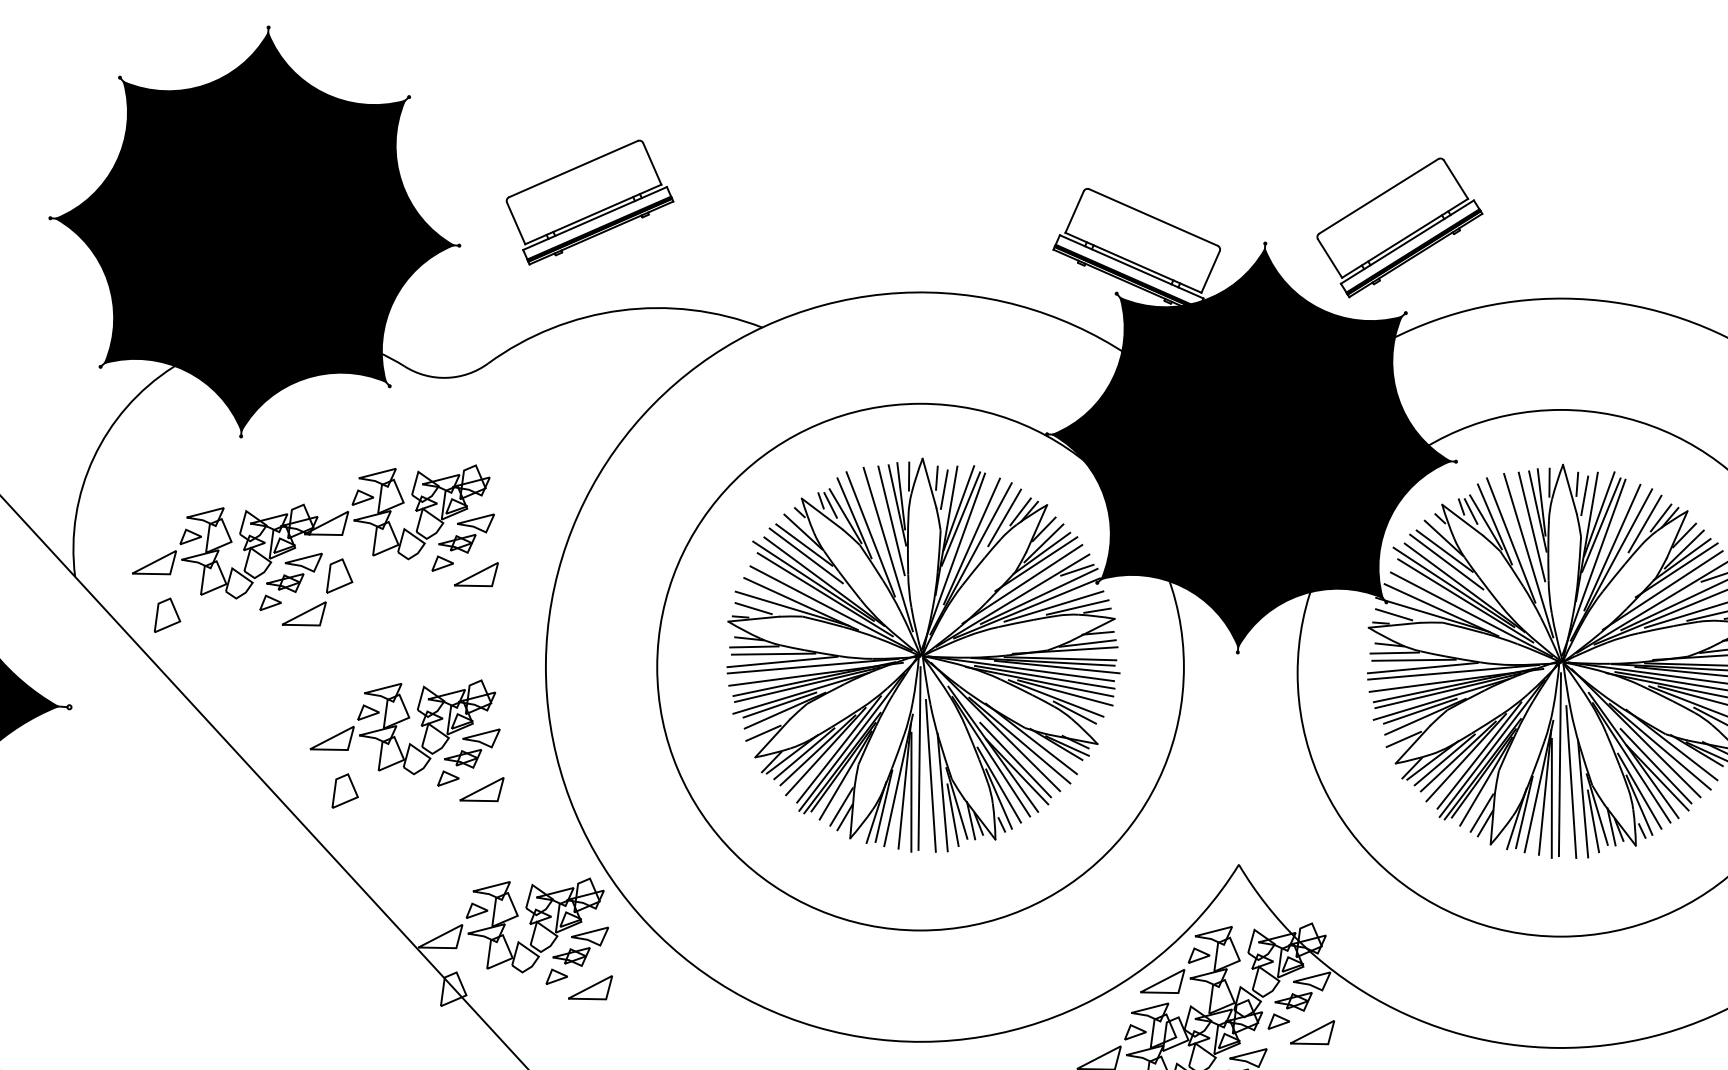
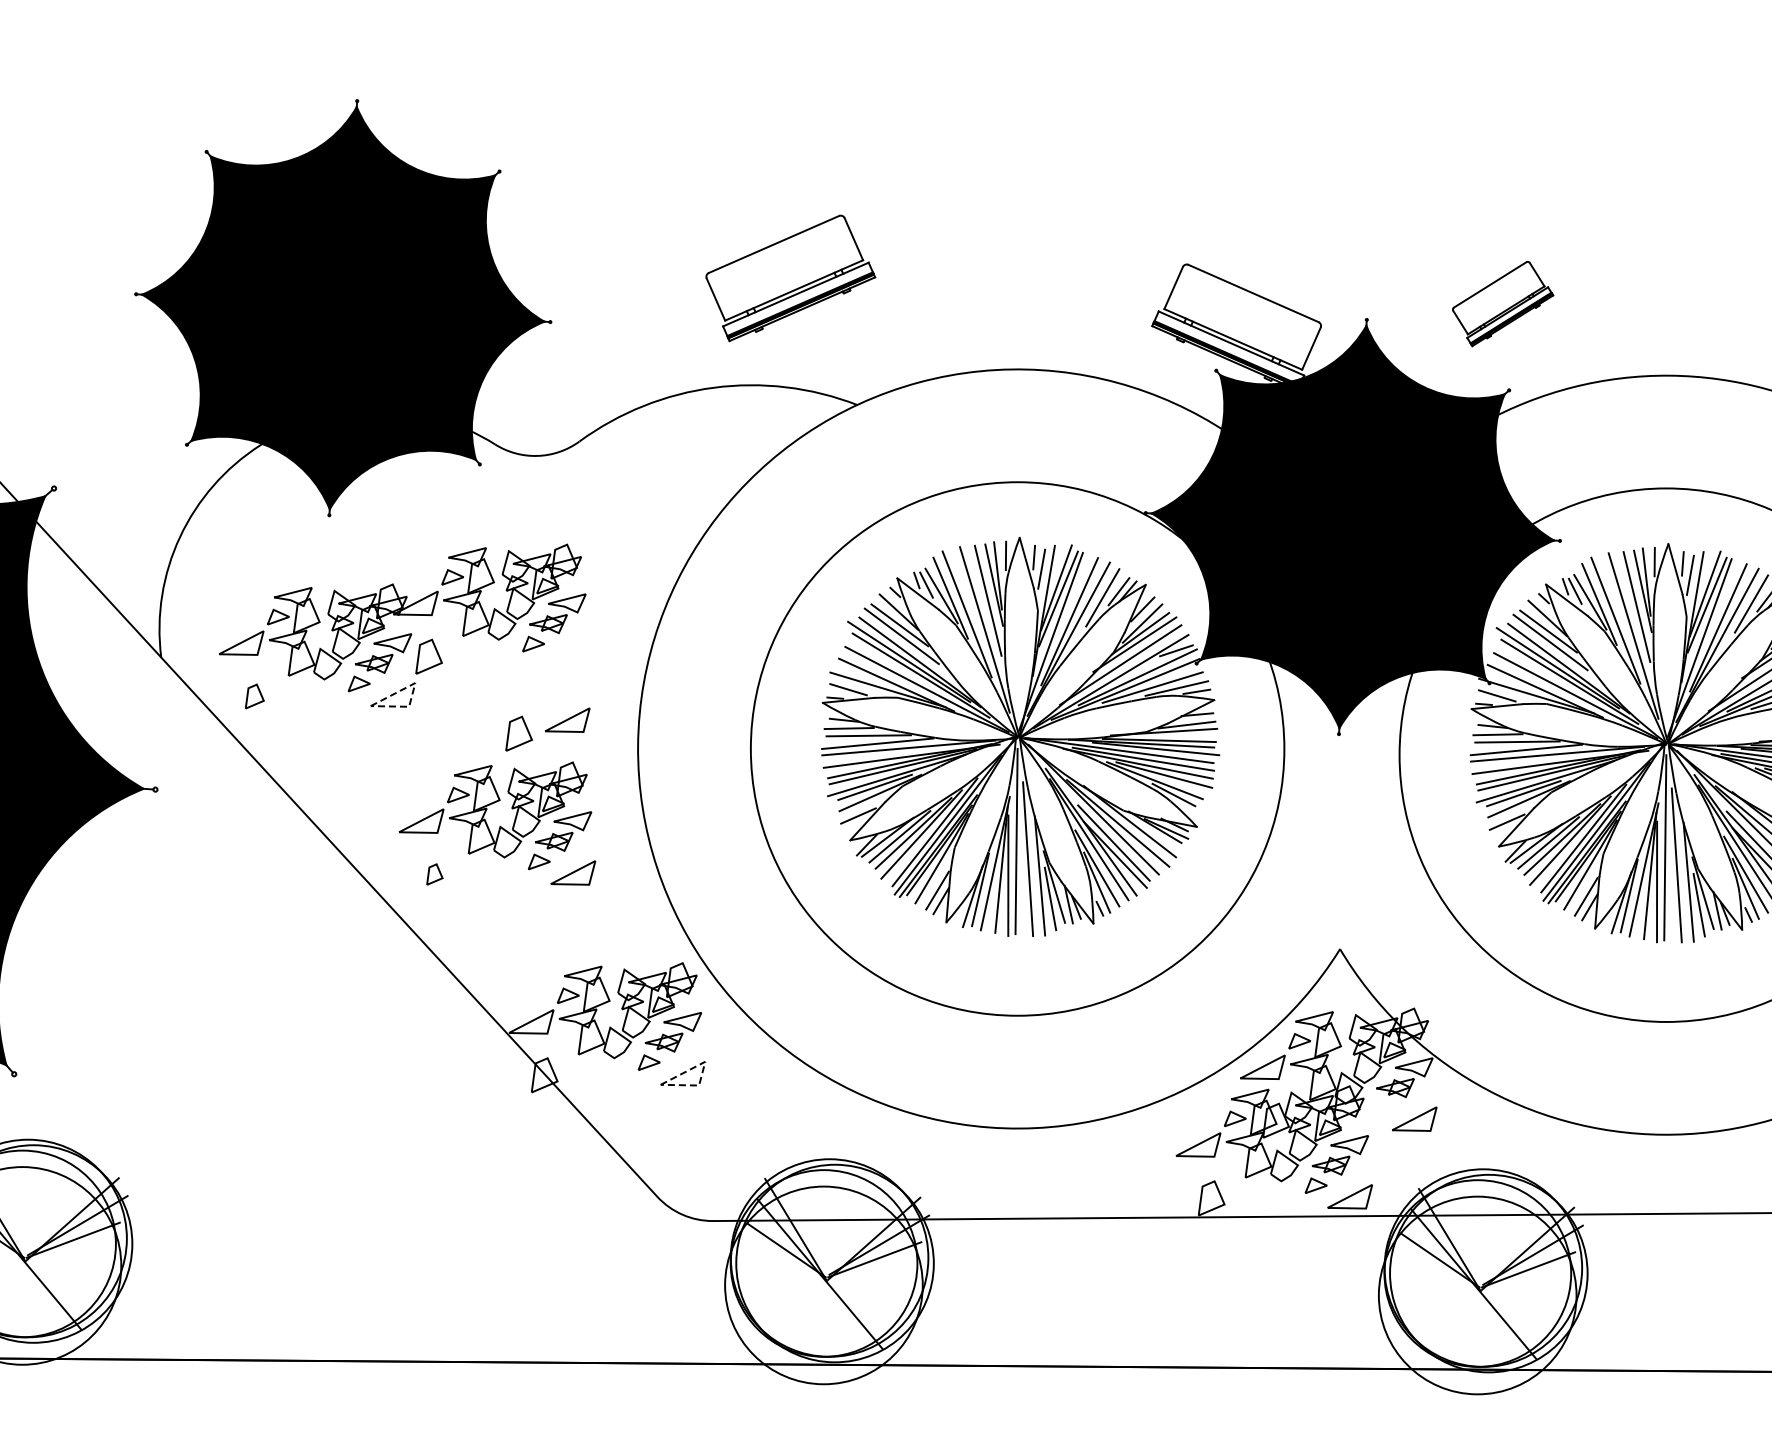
part: (589, 202) -> (790, 278), moved
part: (1399, 227) -> (1502, 303), size x0.6
part: (476, 573) -> (567, 719), moved
line: (324, 608) -> (413, 689), solid -> dashed
part: (167, 615) -> (254, 696), size x0.7
part: (427, 651) -> (518, 733), added
part: (344, 791) -> (434, 874), size x0.6
line: (610, 982) -> (703, 1068), solid -> dashed
part: (1278, 1021) -> (1380, 1107), removed

